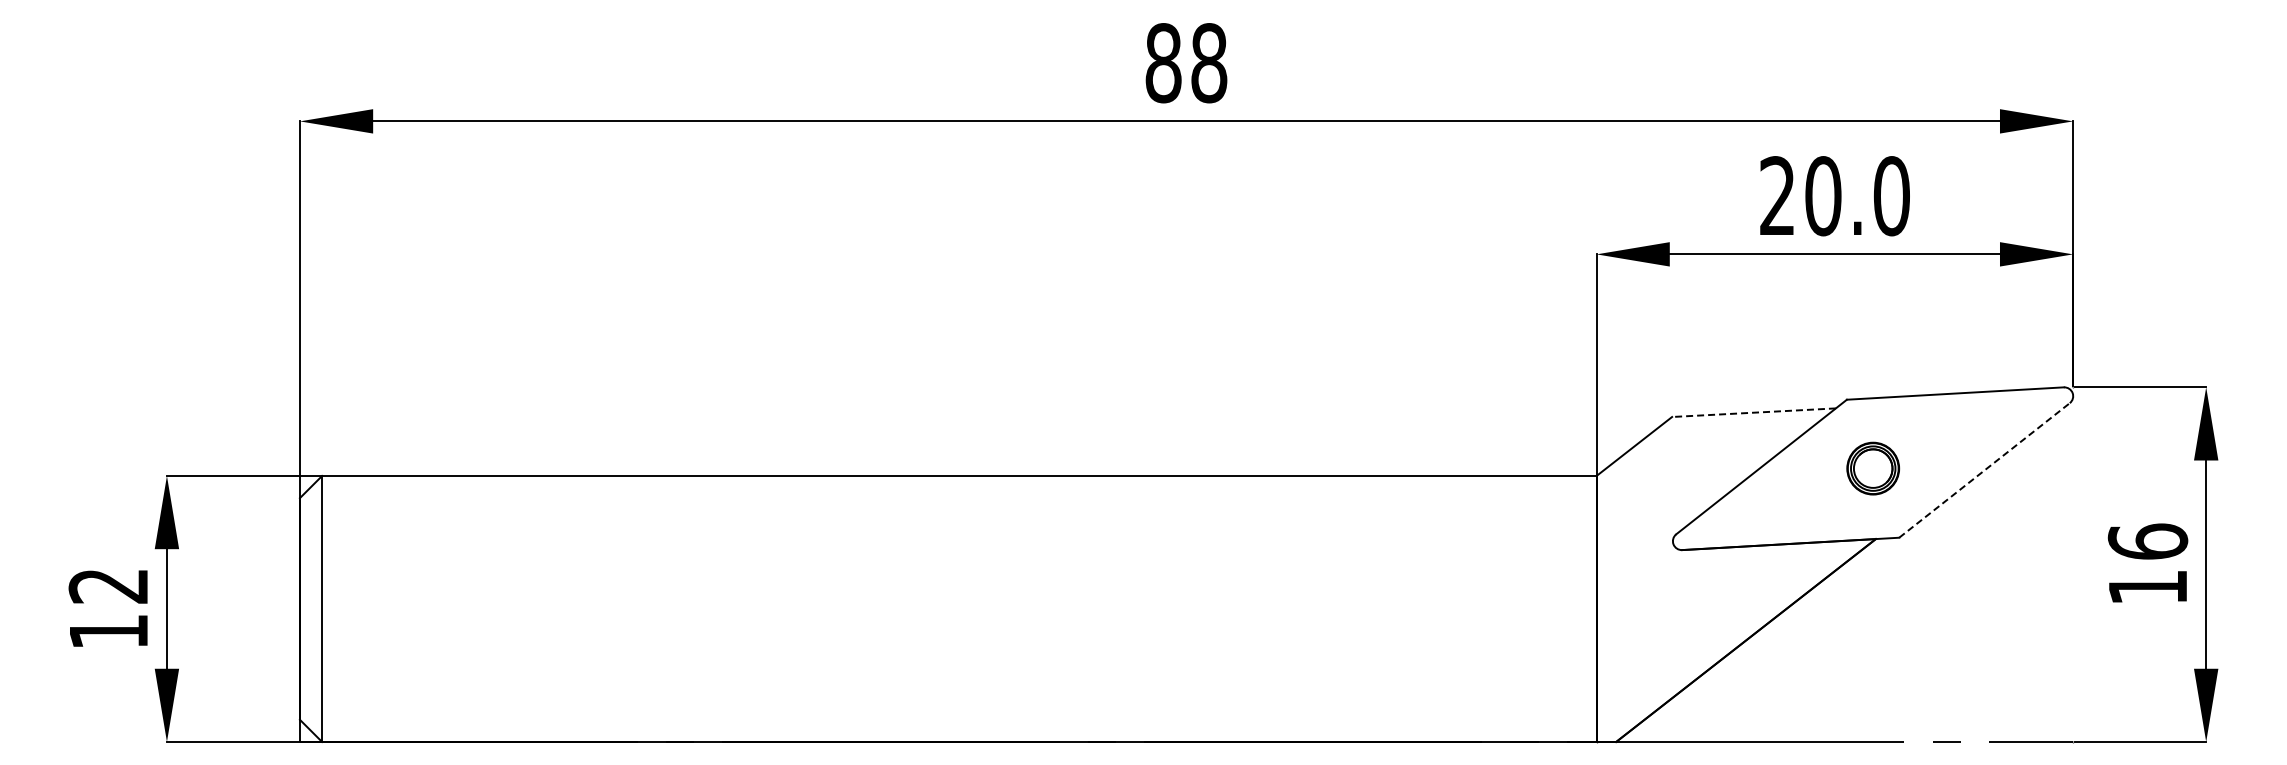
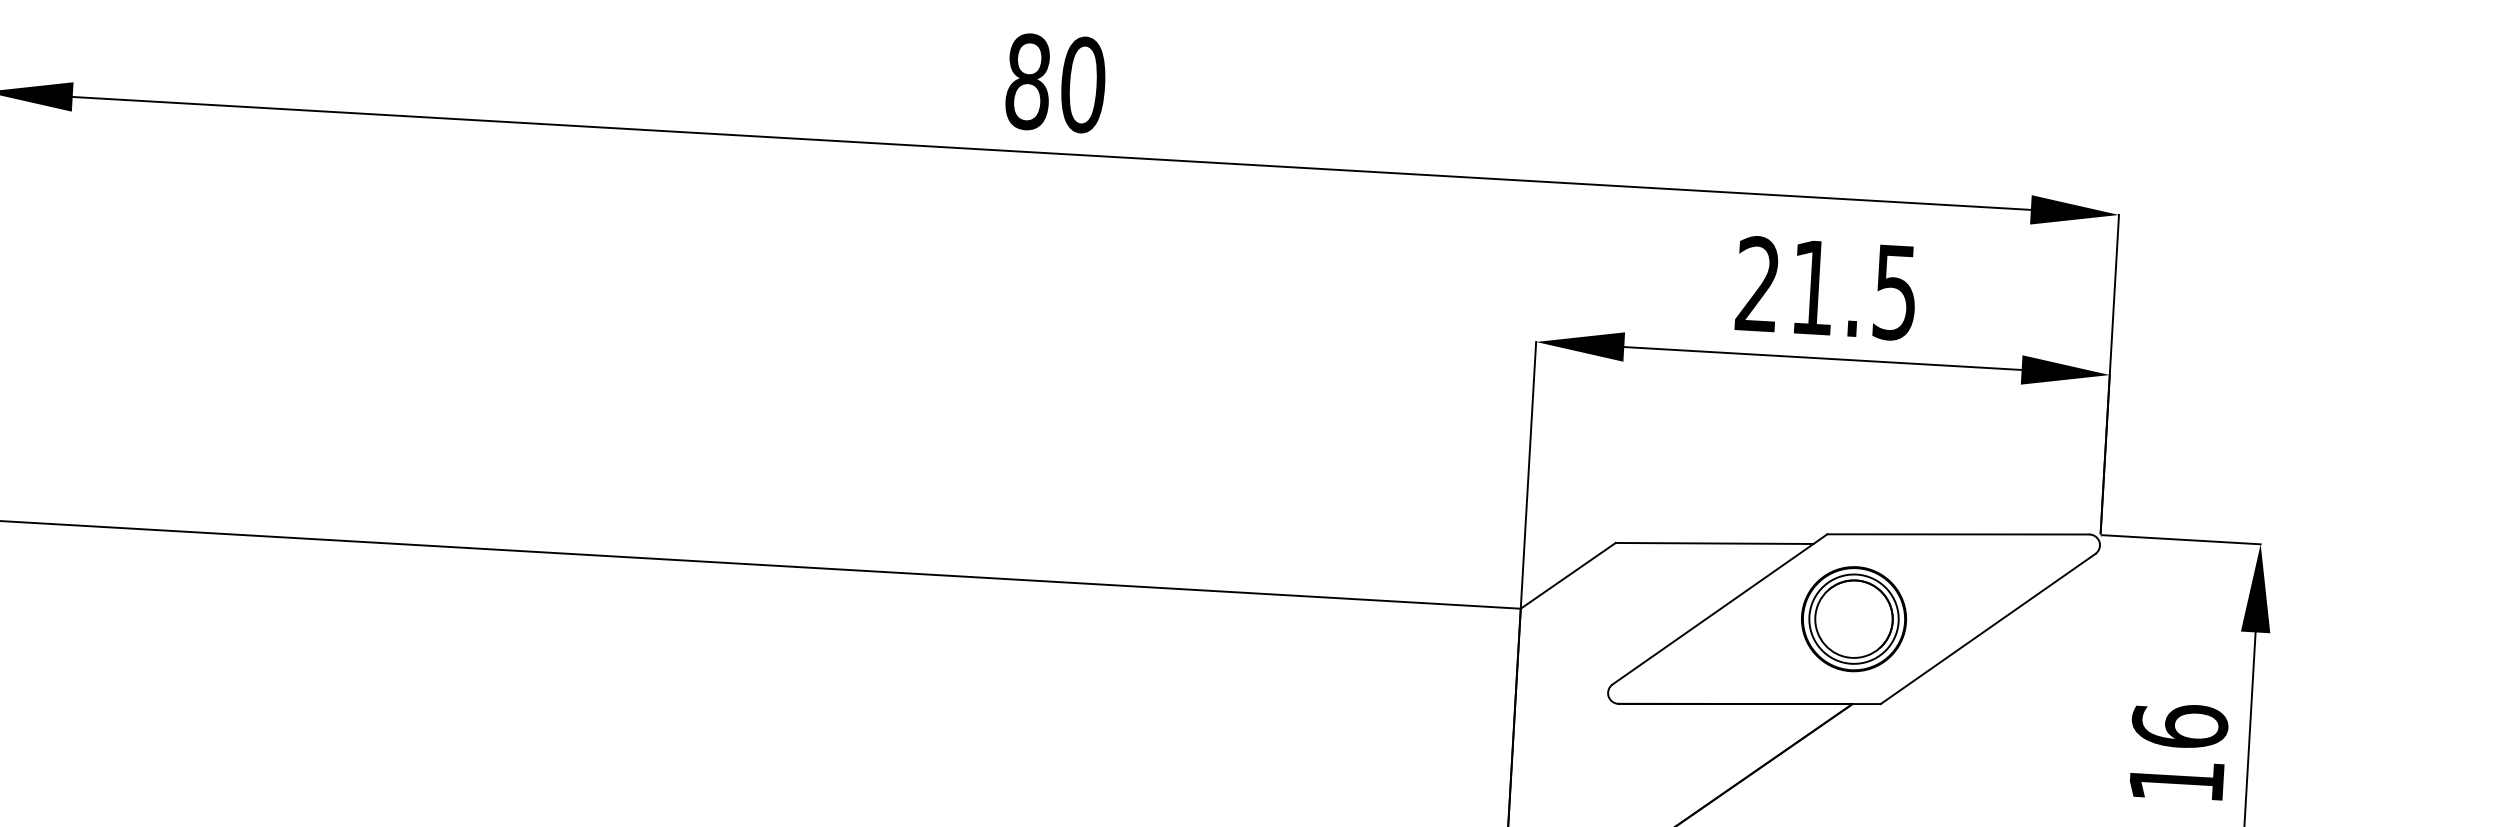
text: (1209, 63) -> (1083, 85), 88 -> 80
text: (1857, 196) -> (1854, 290), 20.0 -> 21.5
line: (1753, 412) -> (1714, 543), dashed -> solid
part: (1873, 468) -> (1854, 618), size x1.67
line: (1984, 470) -> (1988, 629), dashed -> solid

